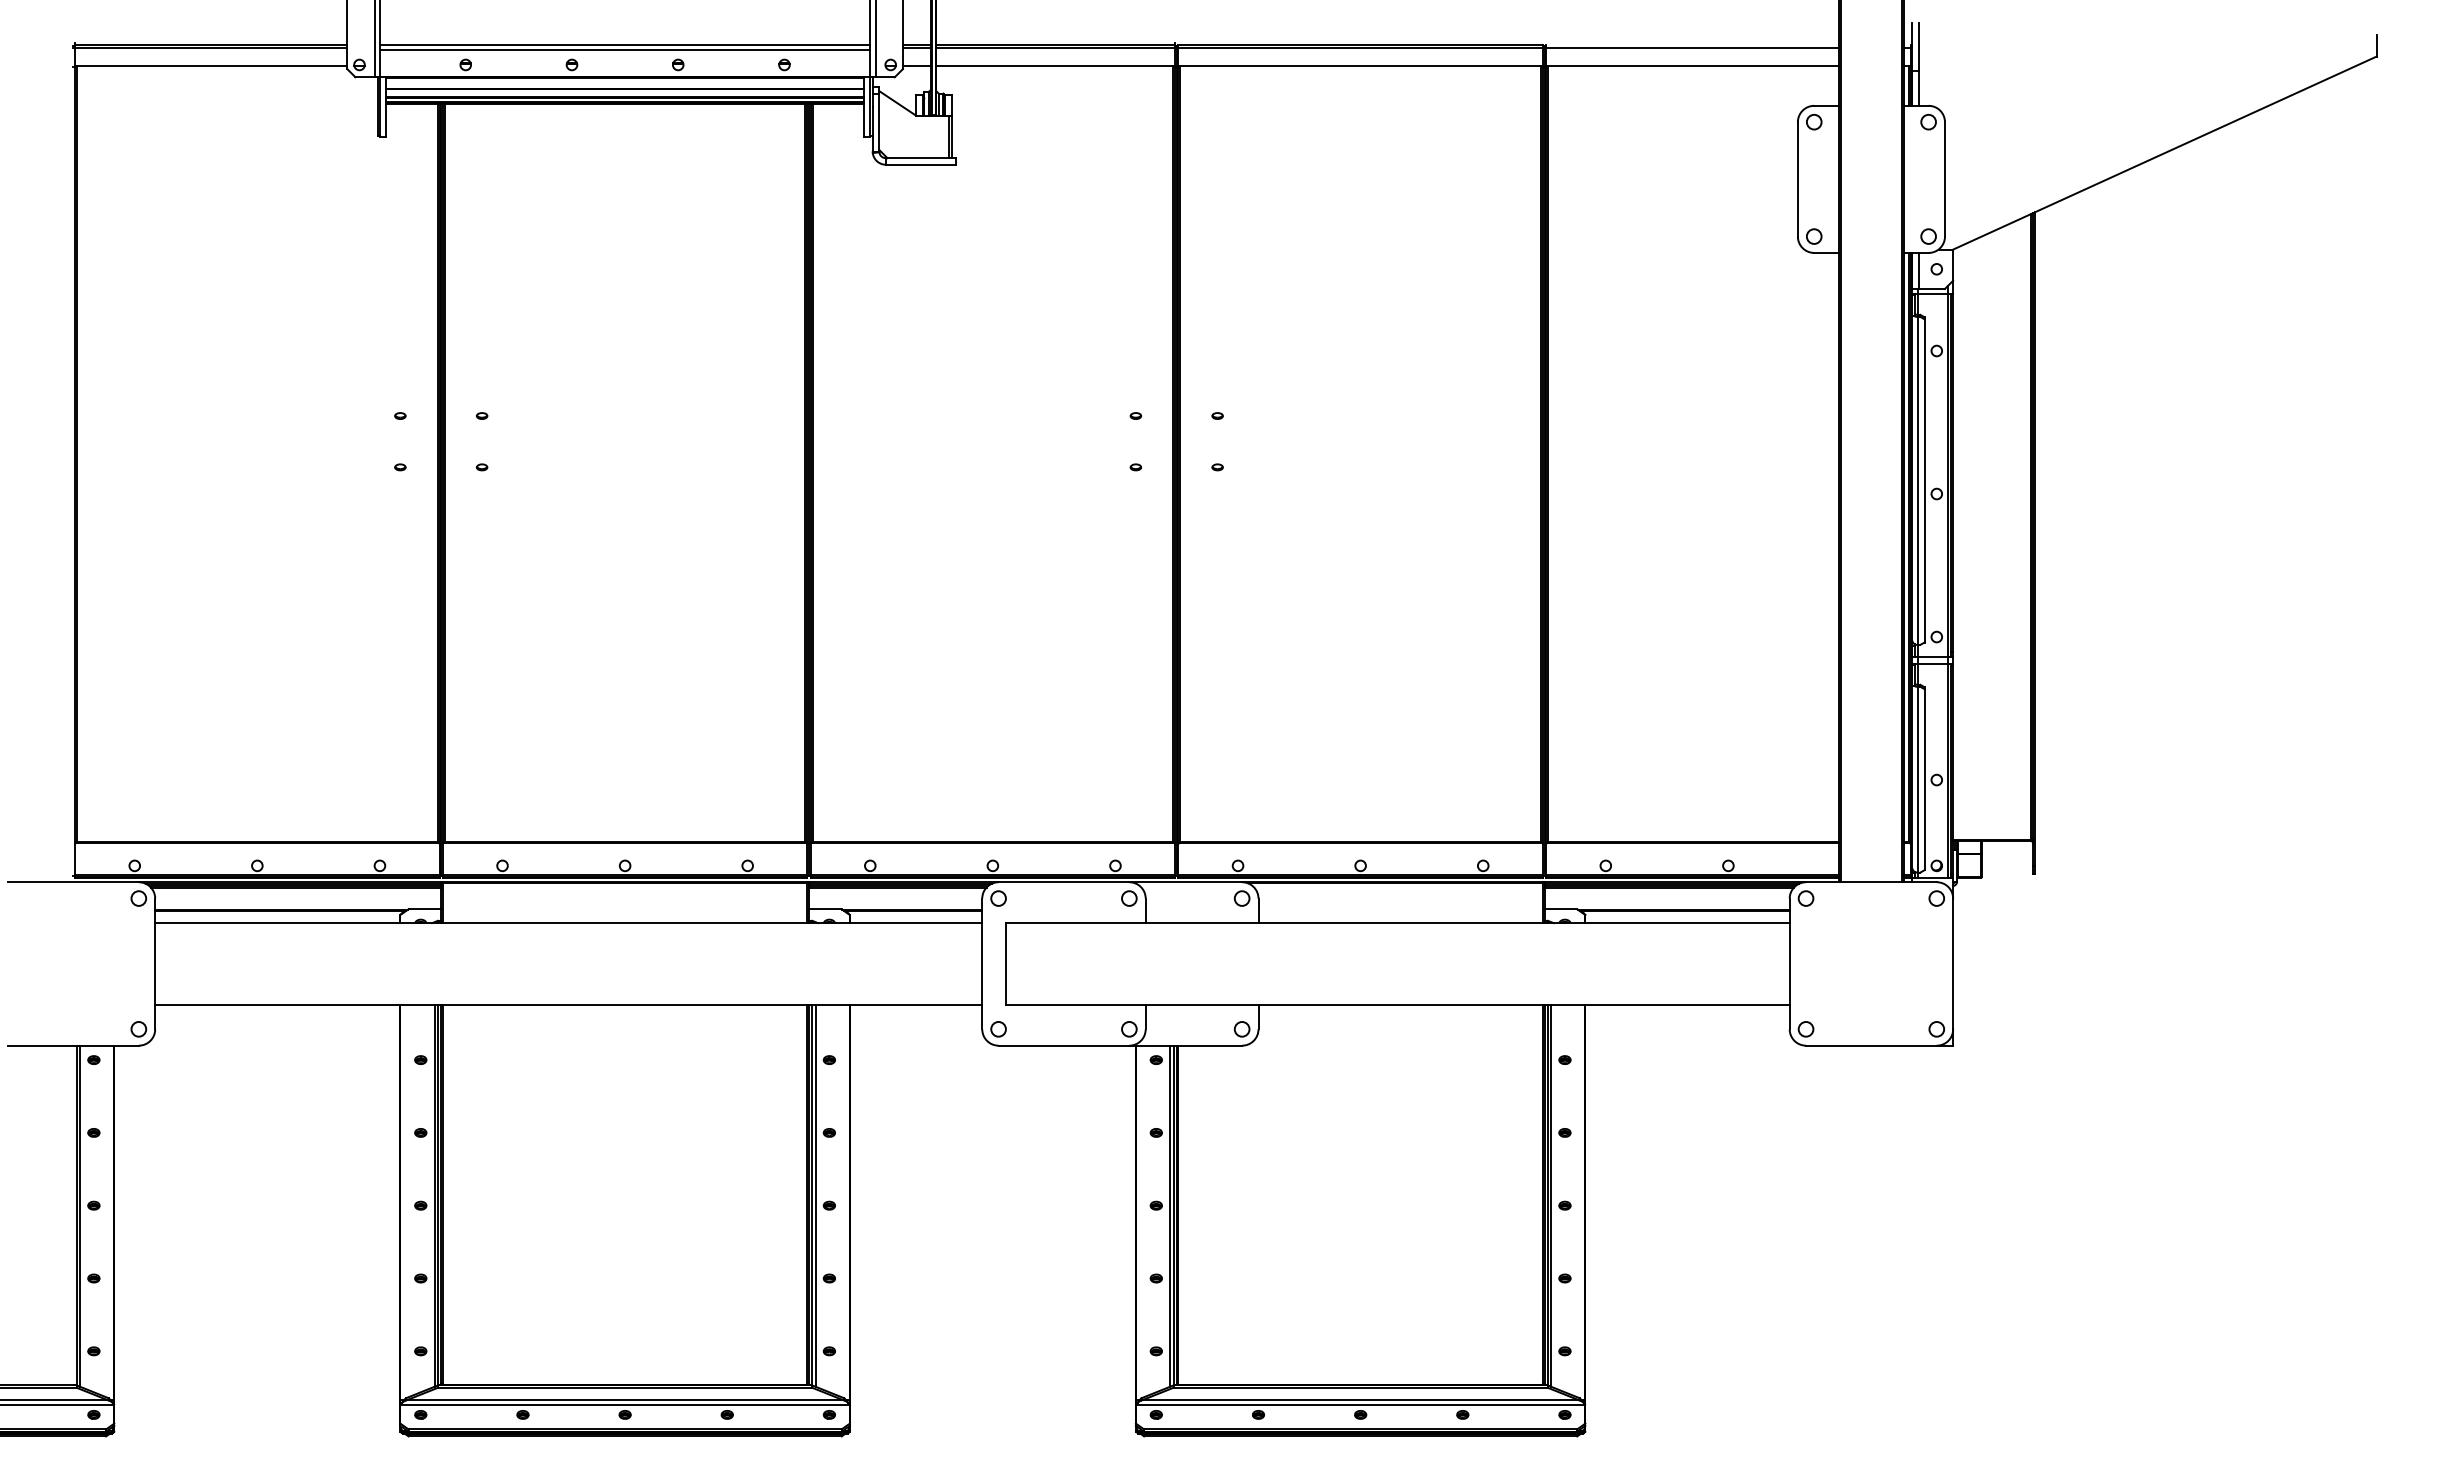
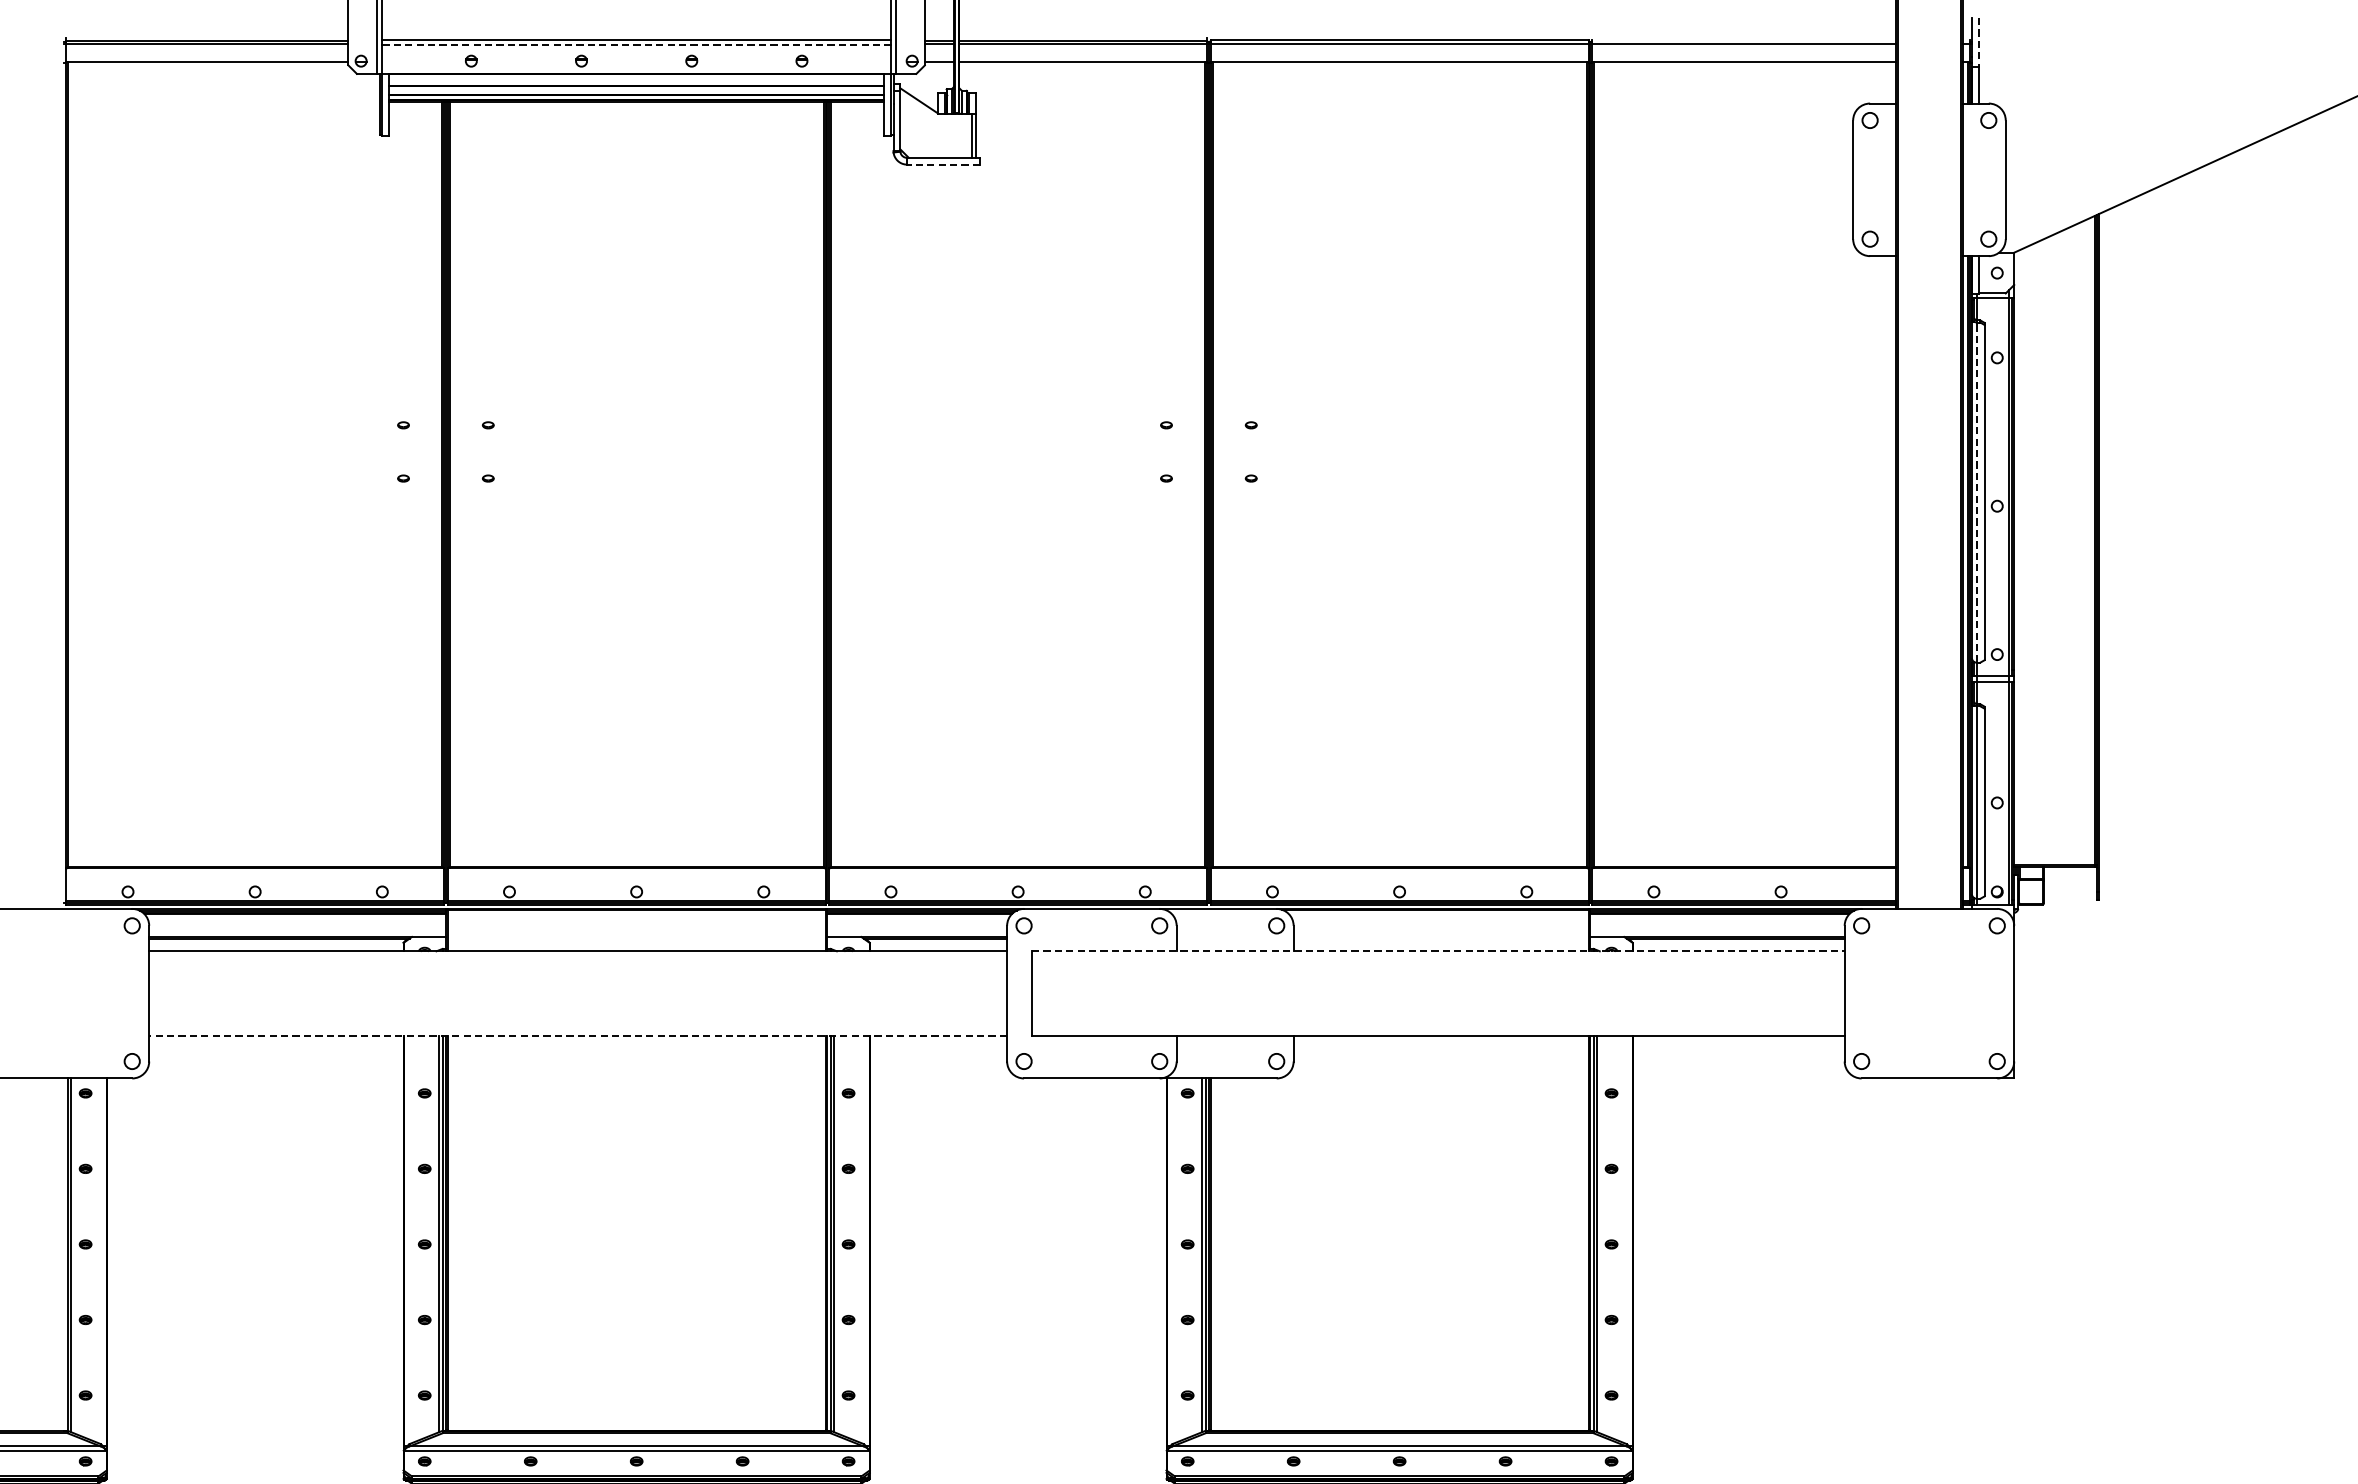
line: (1918, 46) -> (1978, 42), solid -> dashed
line: (625, 49) -> (637, 45), solid -> dashed
line: (920, 164) -> (943, 164), solid -> dashed
line: (1917, 480) -> (1977, 492), solid -> dashed
line: (1397, 923) -> (1437, 951), solid -> dashed
line: (568, 1004) -> (577, 1035), solid -> dashed

